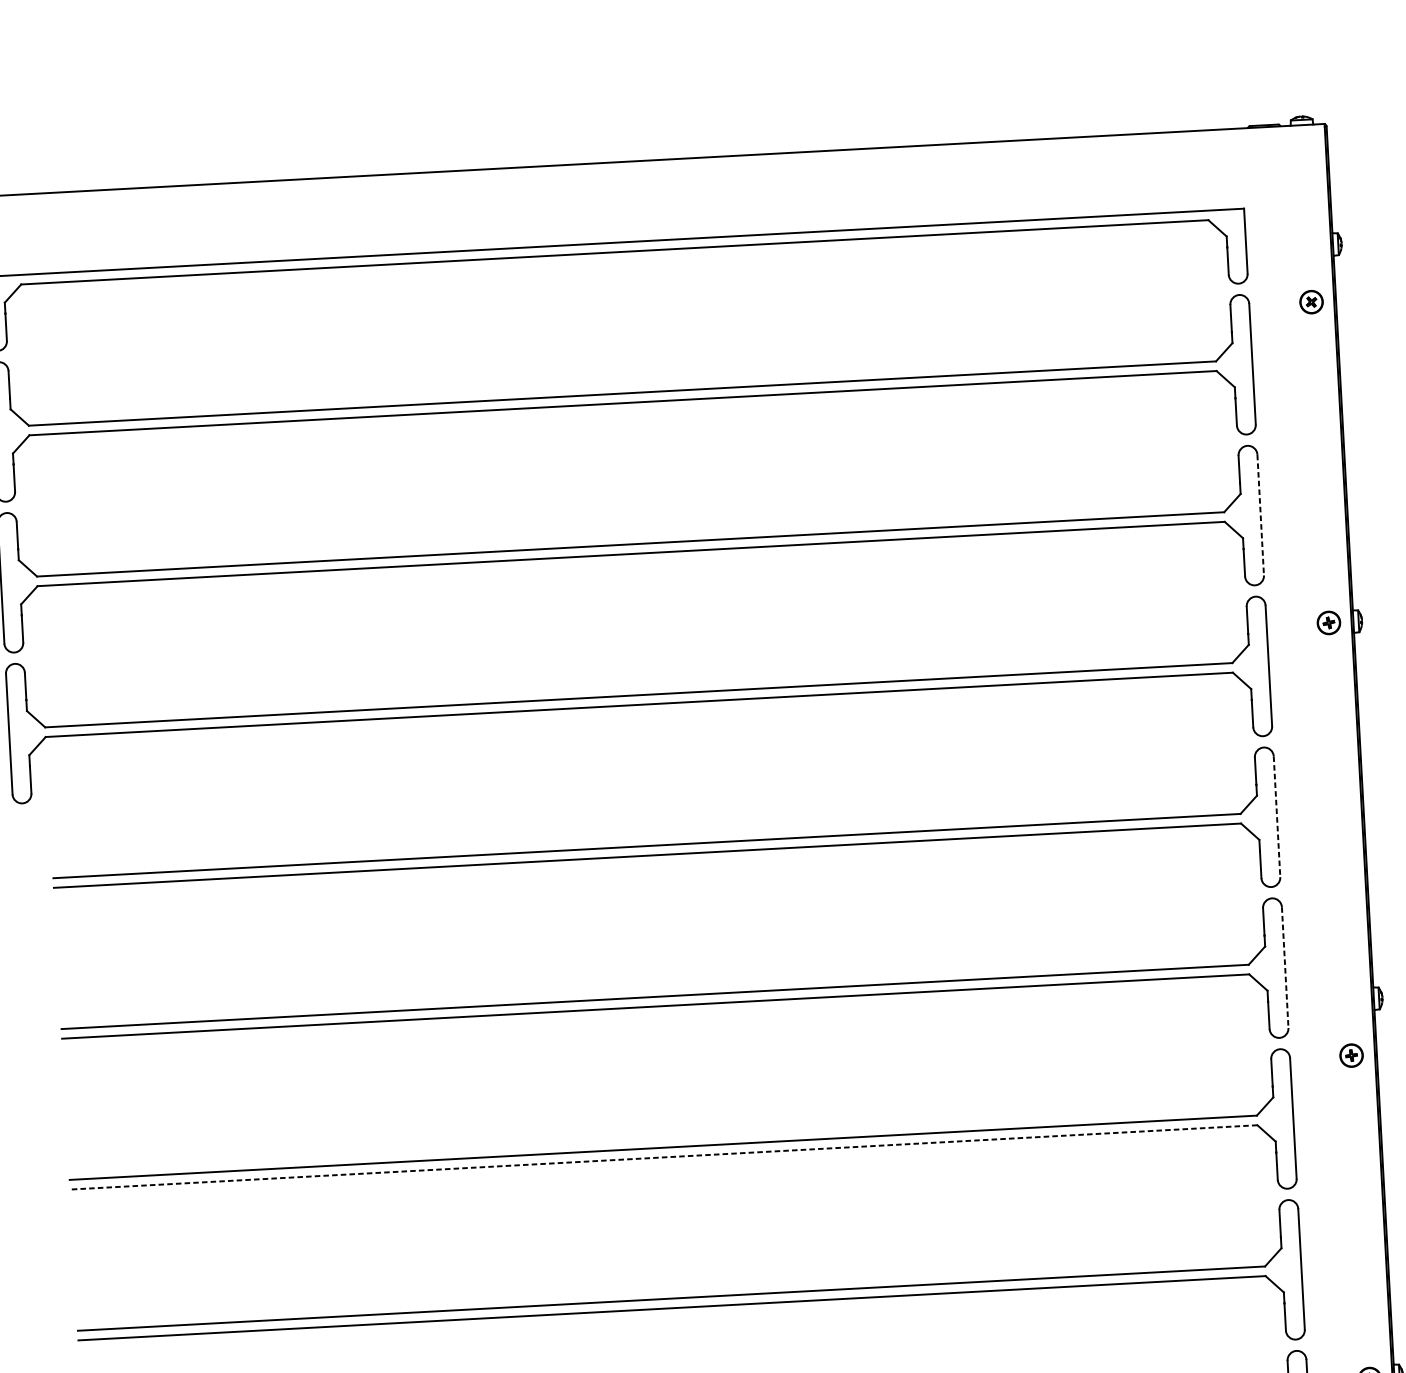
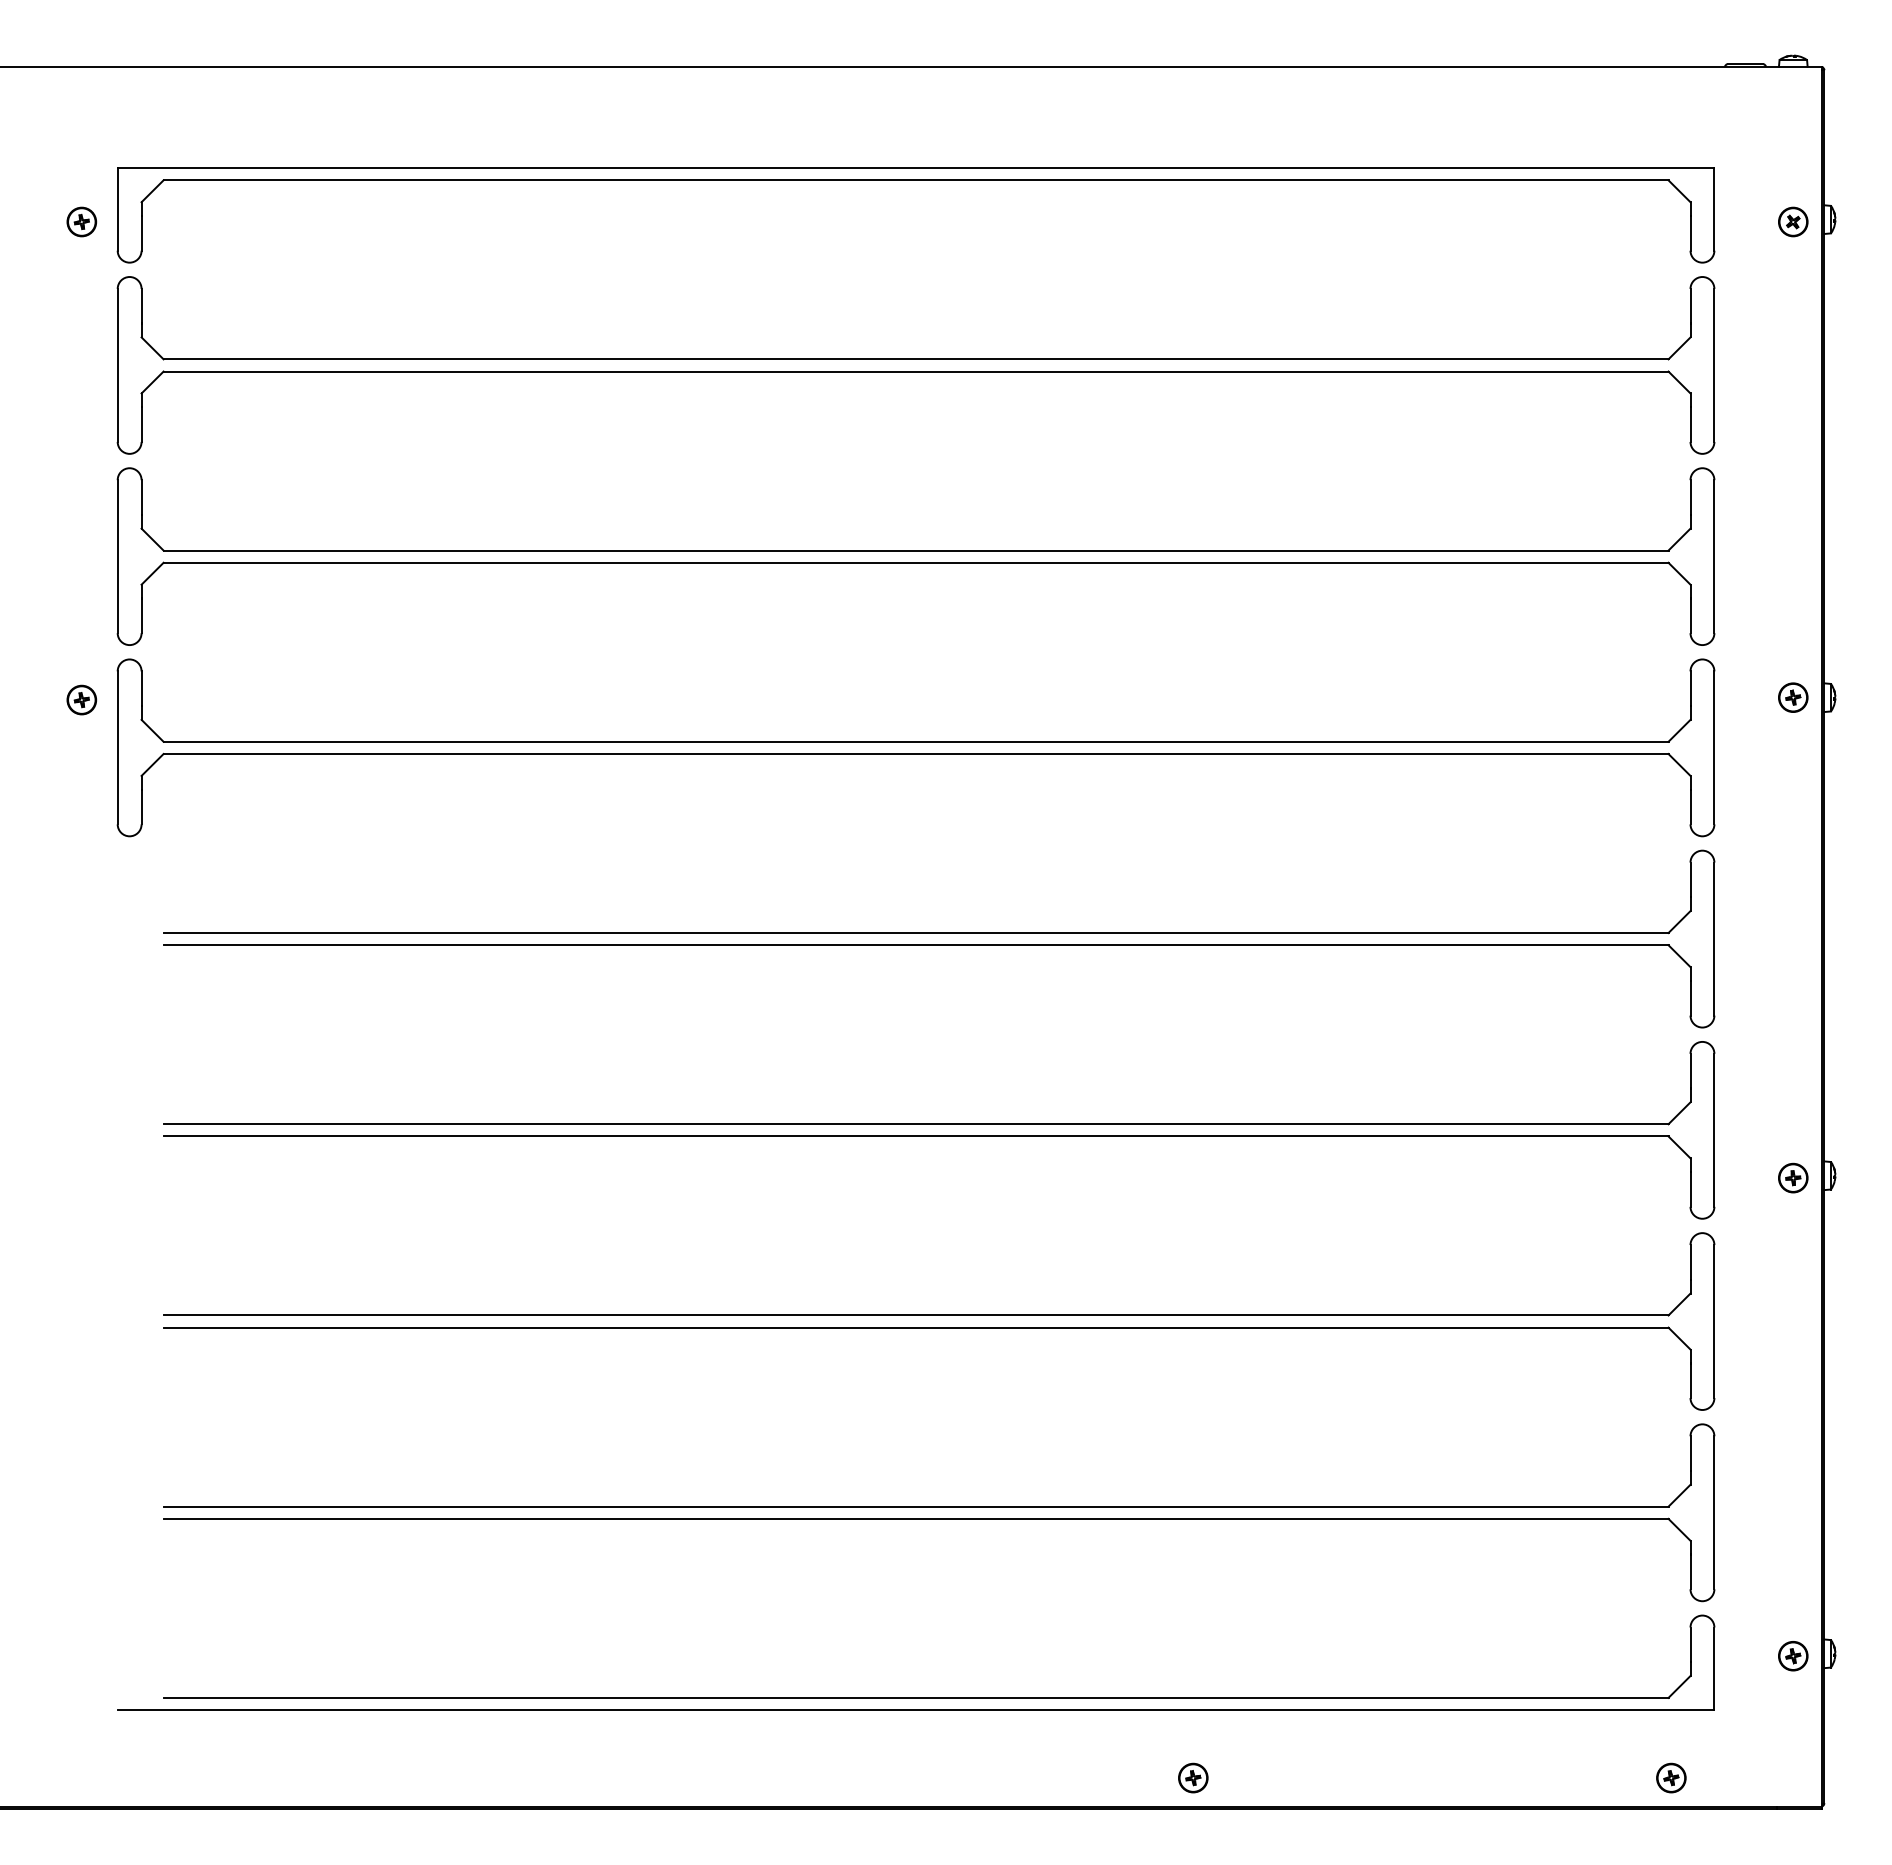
part: (1311, 301) -> (1793, 221), moved
line: (1260, 515) -> (1714, 557), dashed -> solid
line: (1277, 817) -> (1714, 939), dashed -> solid
line: (1285, 967) -> (1714, 1130), dashed -> solid
part: (1351, 1055) -> (1793, 1177), moved
line: (663, 1157) -> (915, 1327), dashed -> solid

